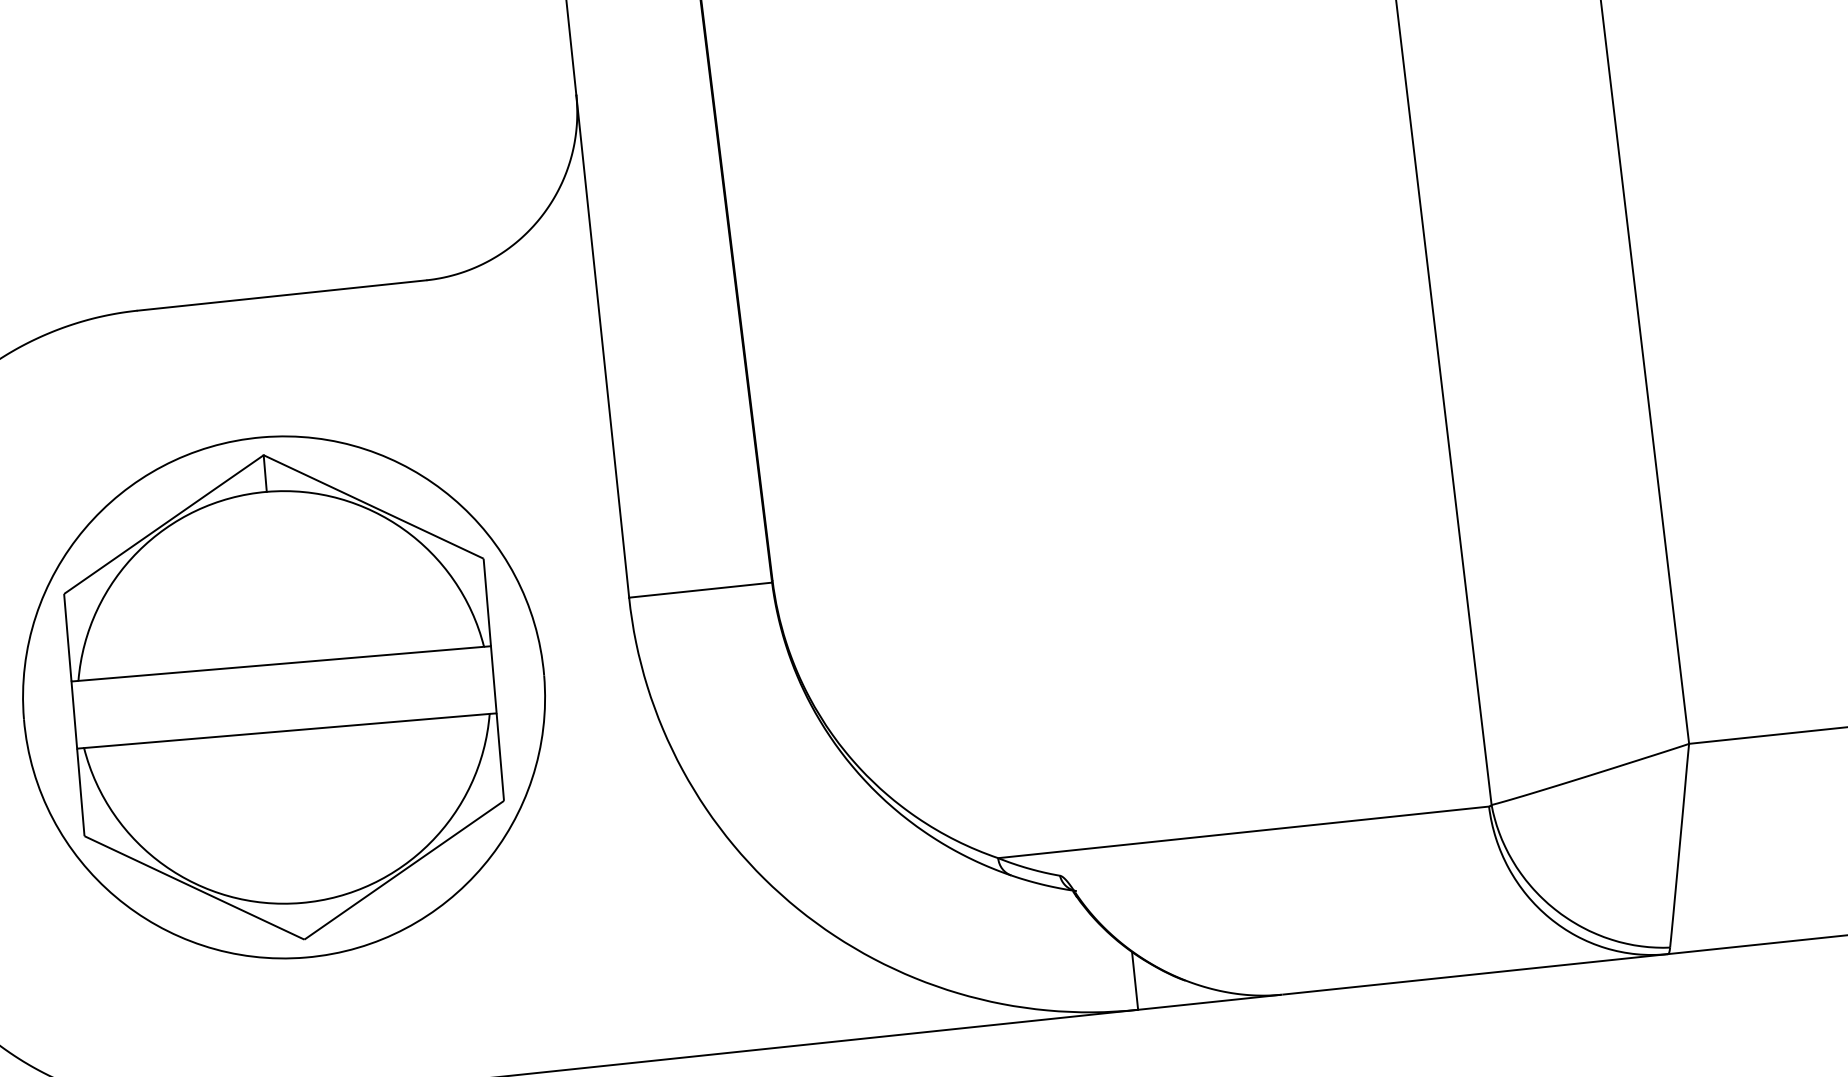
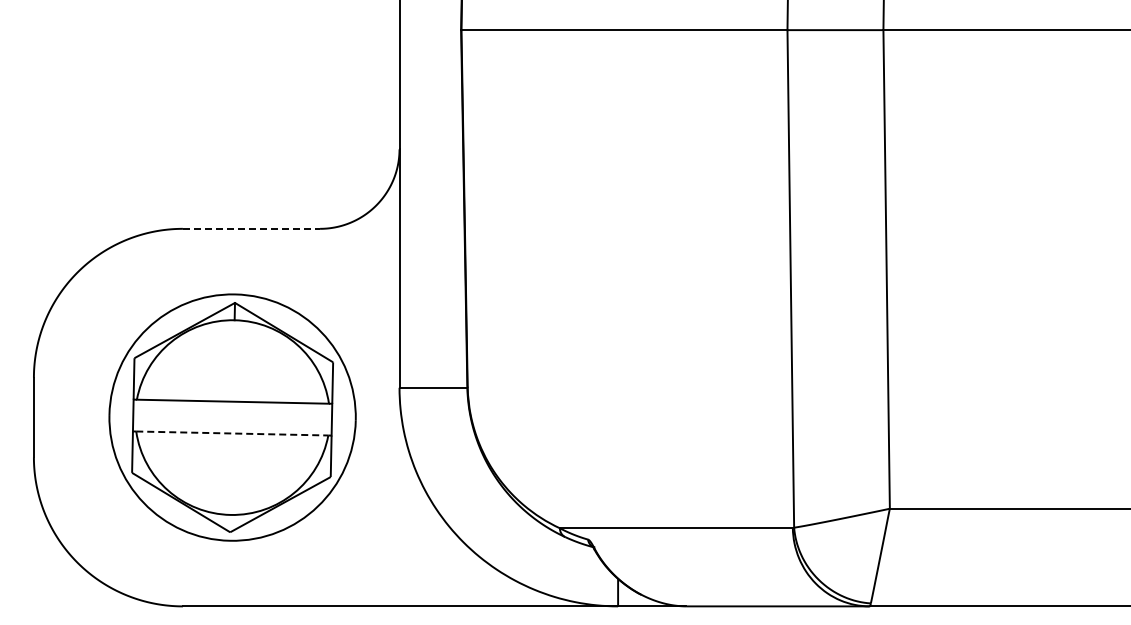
line: (281, 294) -> (251, 228), solid -> dashed
line: (287, 730) -> (232, 433), solid -> dashed

